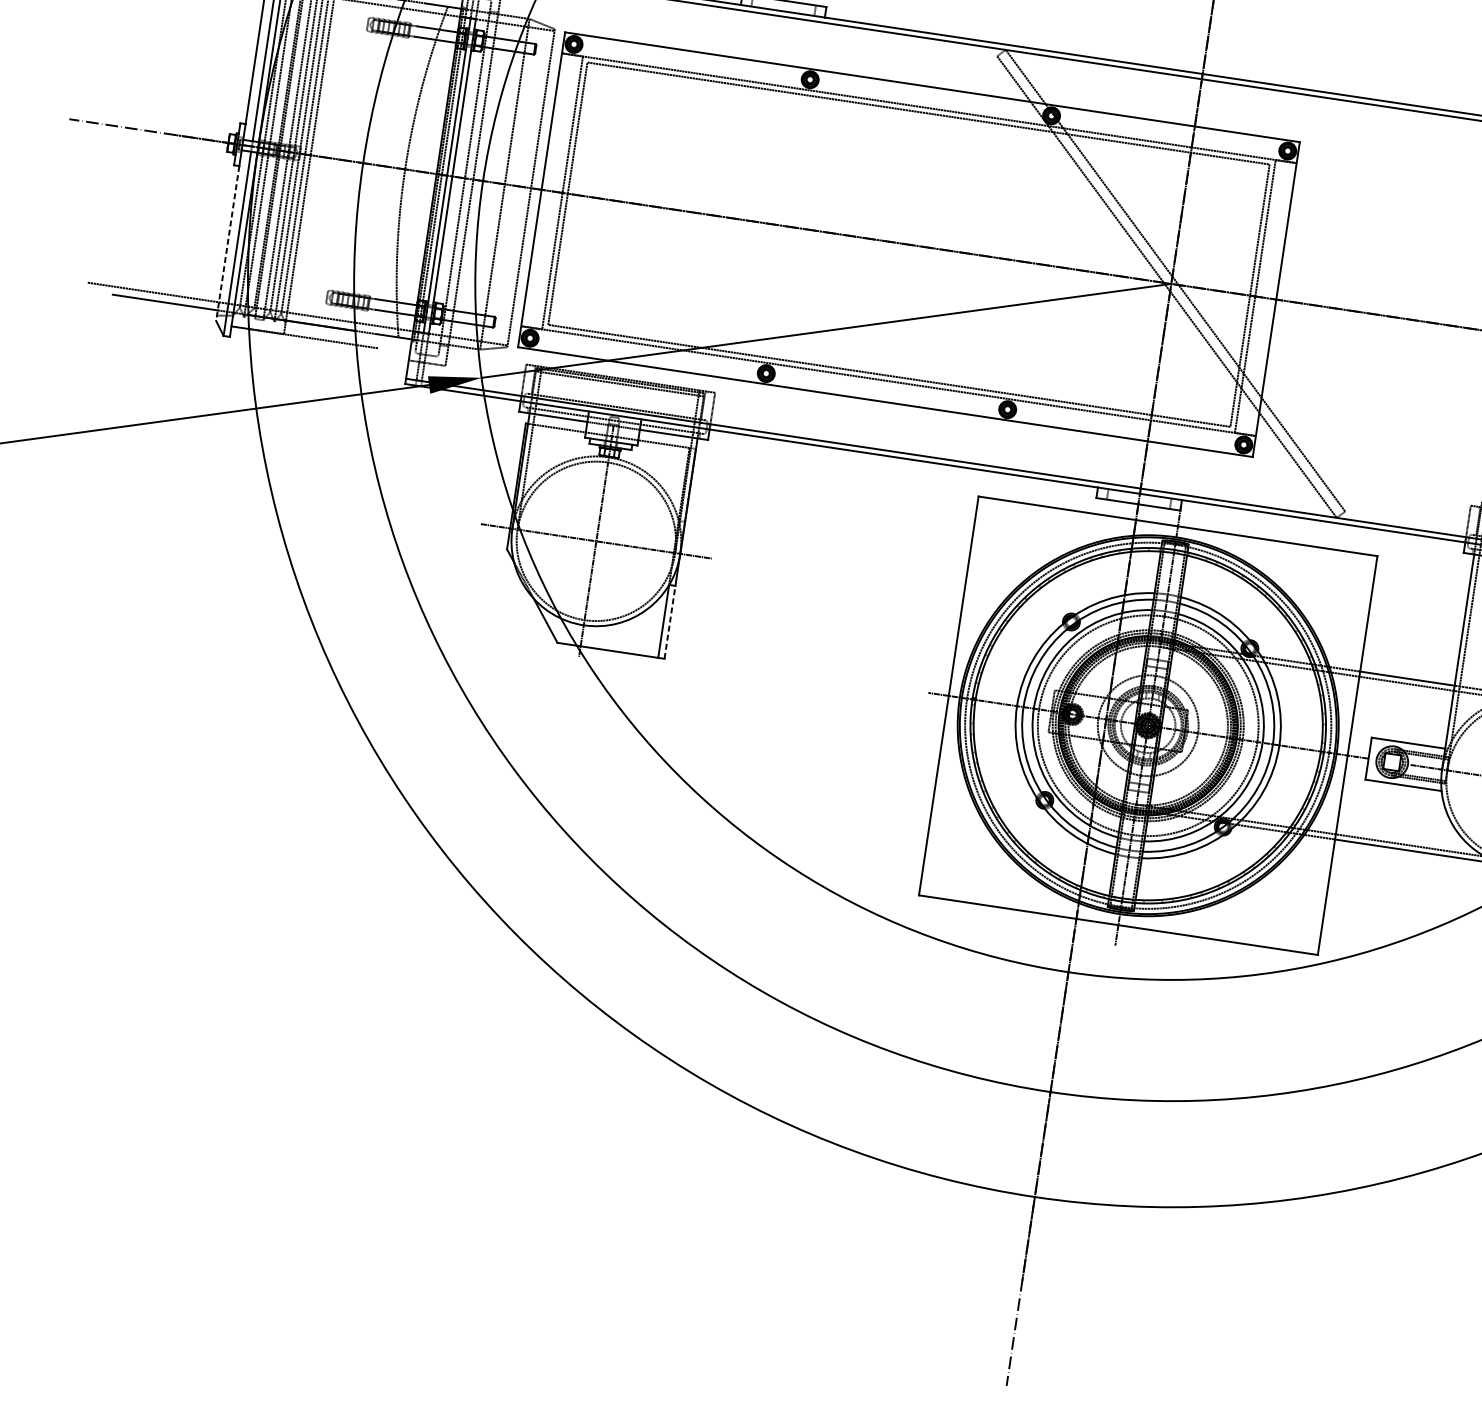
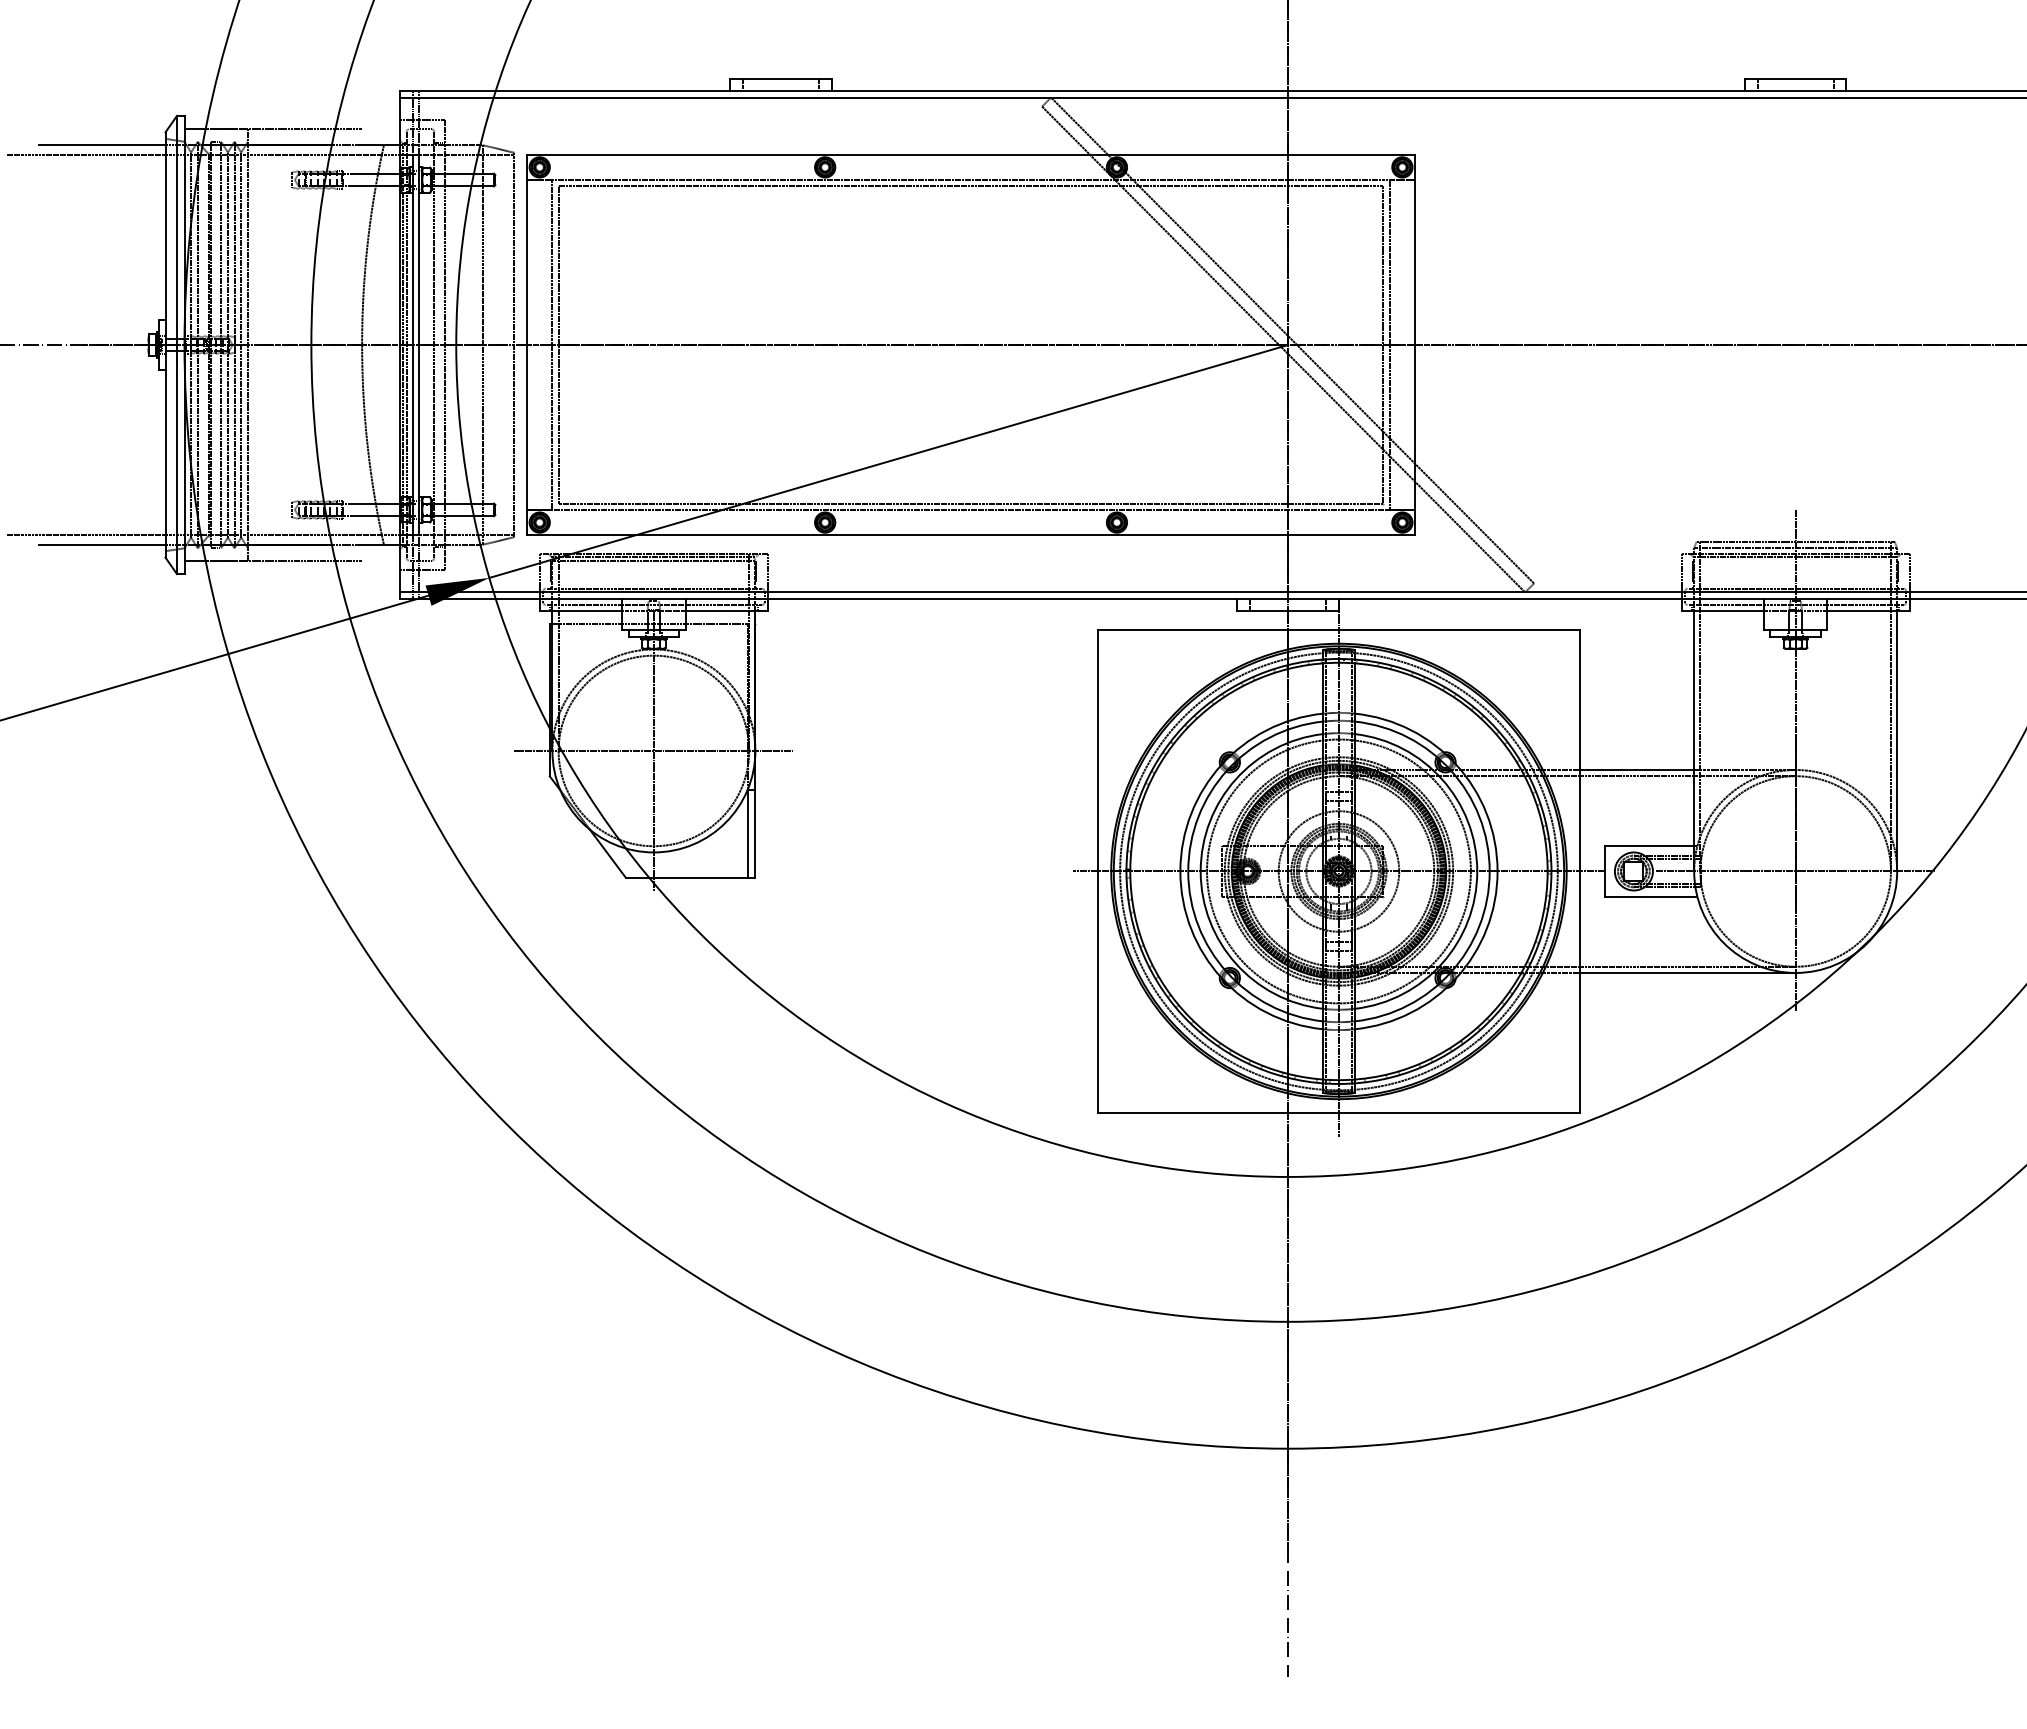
line: (227, 243) -> (165, 463), dashed -> solid
line: (670, 622) -> (755, 833), dashed -> solid

